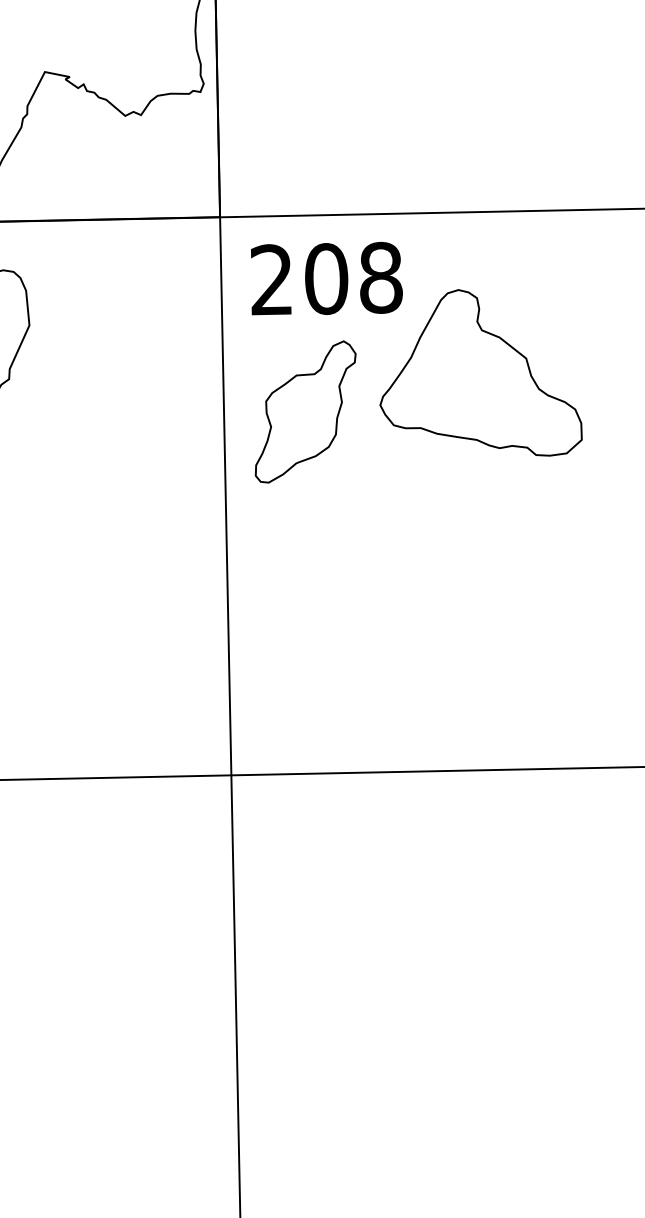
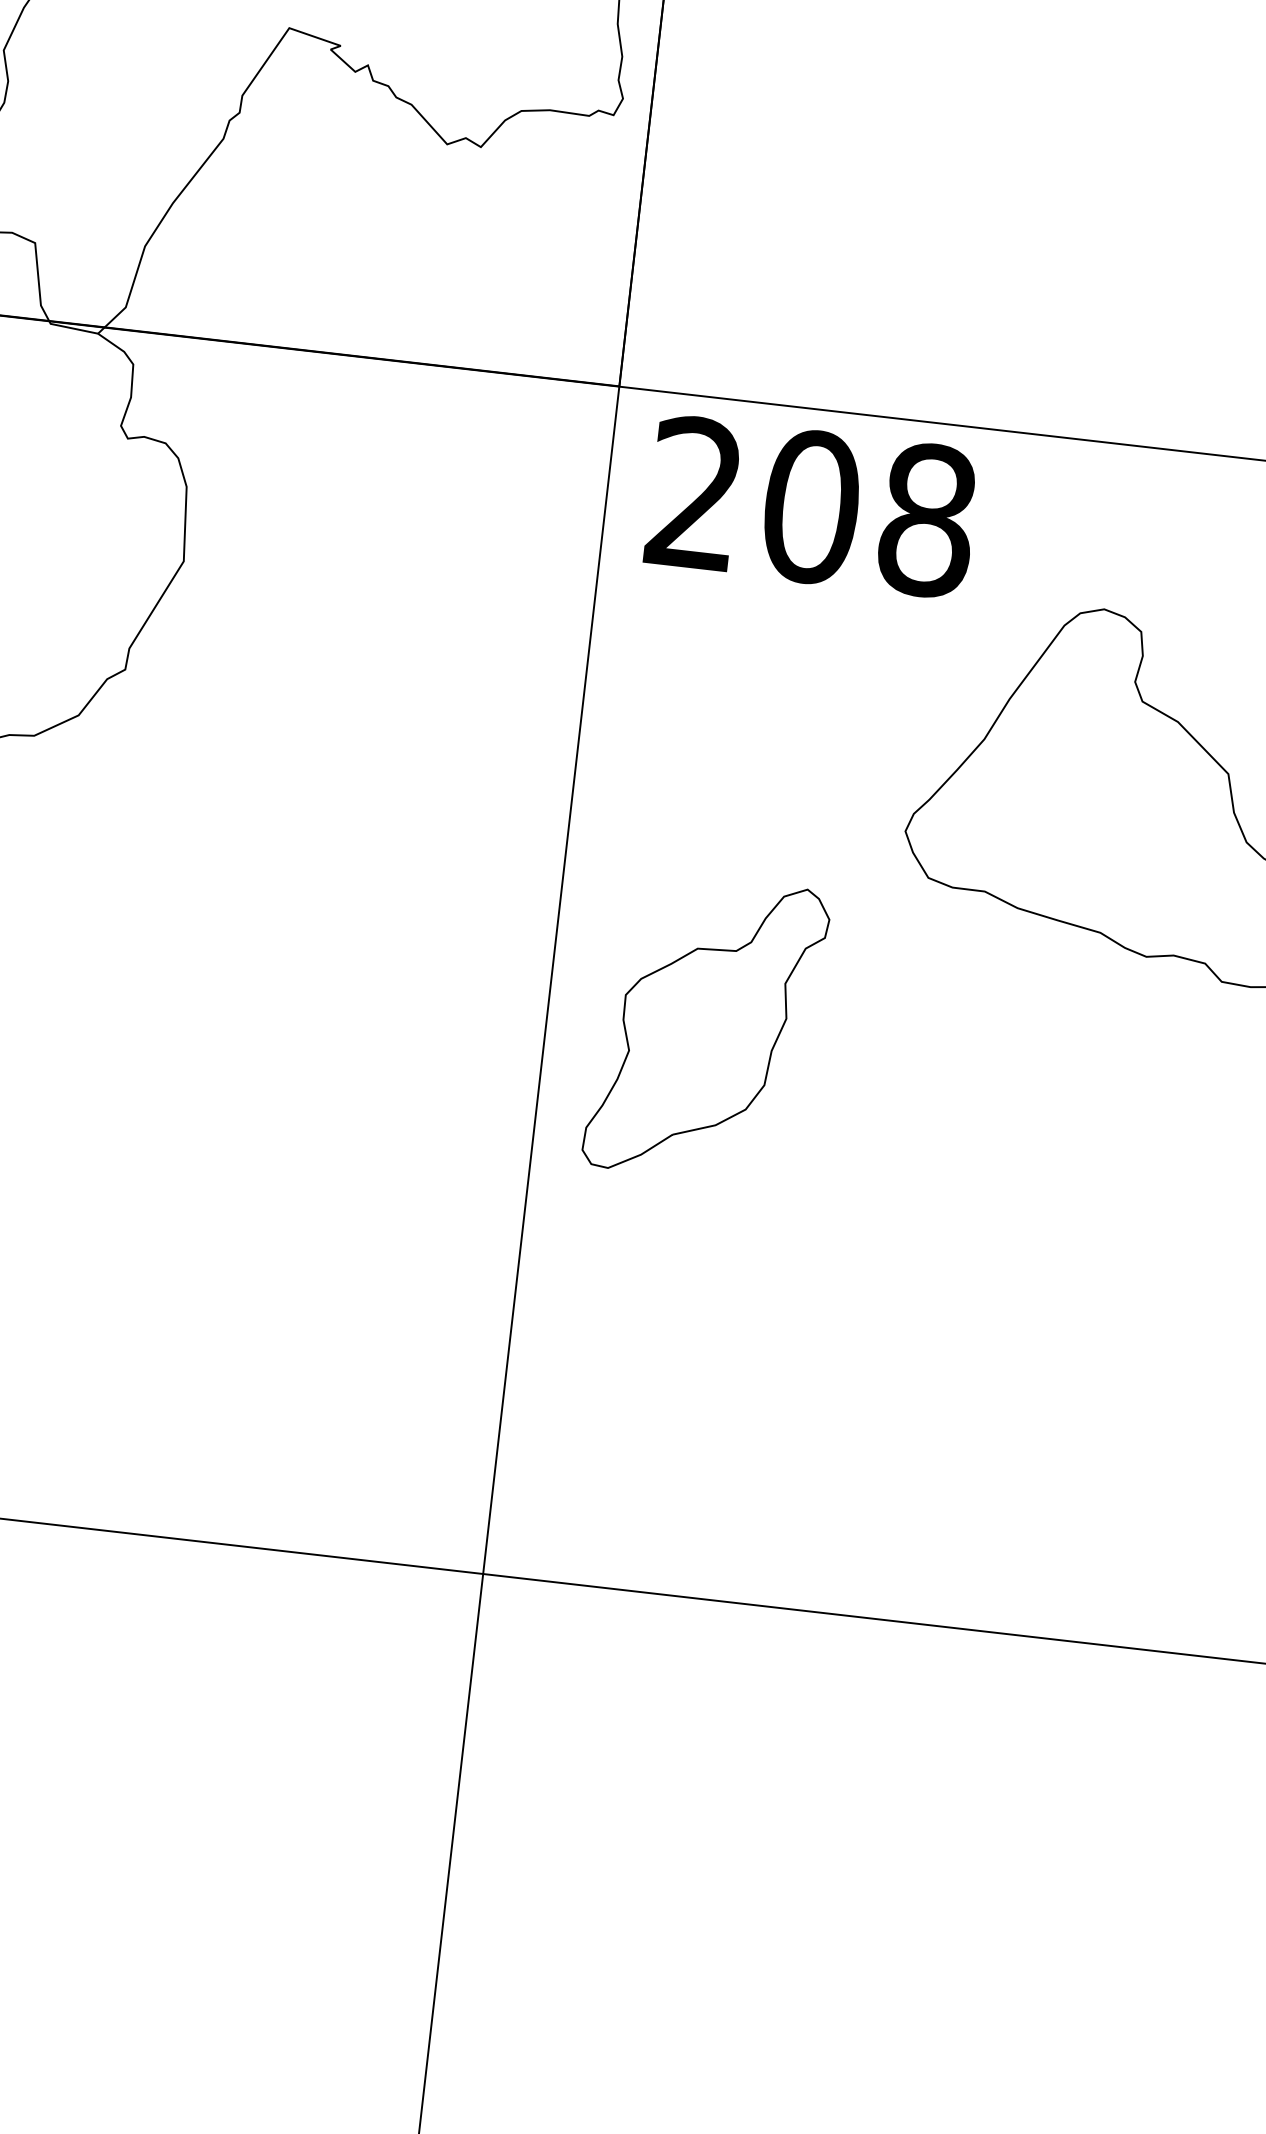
text: (326, 278) -> (811, 505), moved
part: (305, 411) -> (706, 1027), moved

